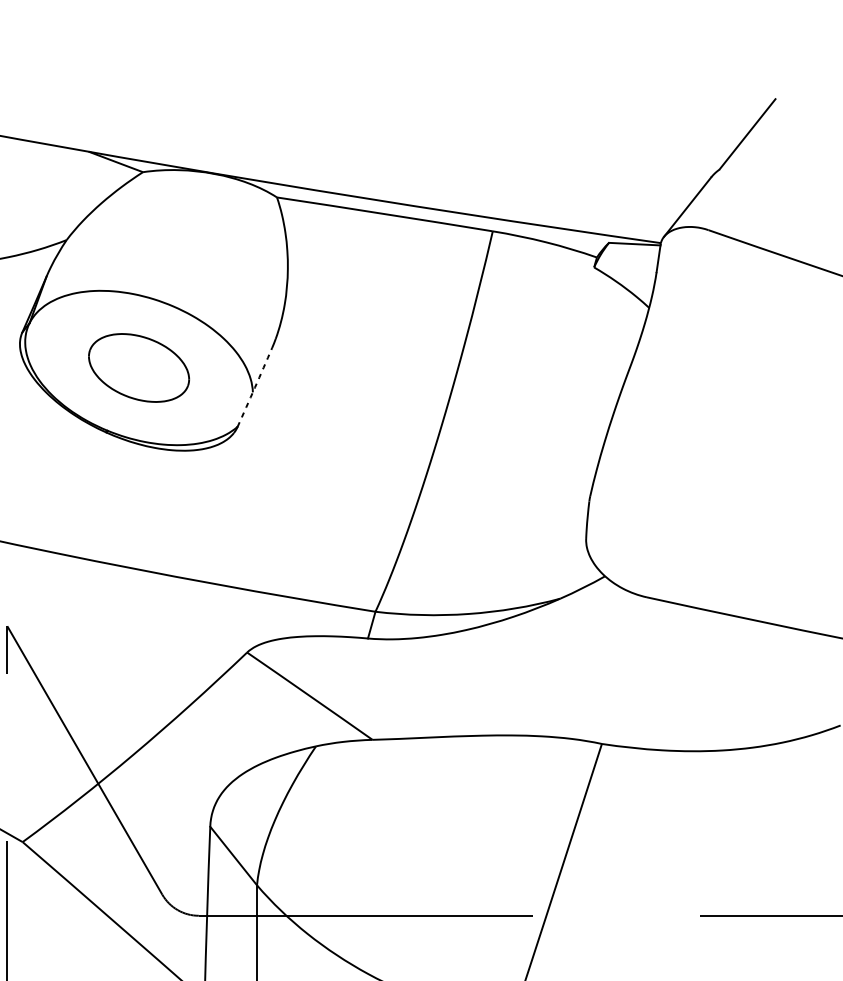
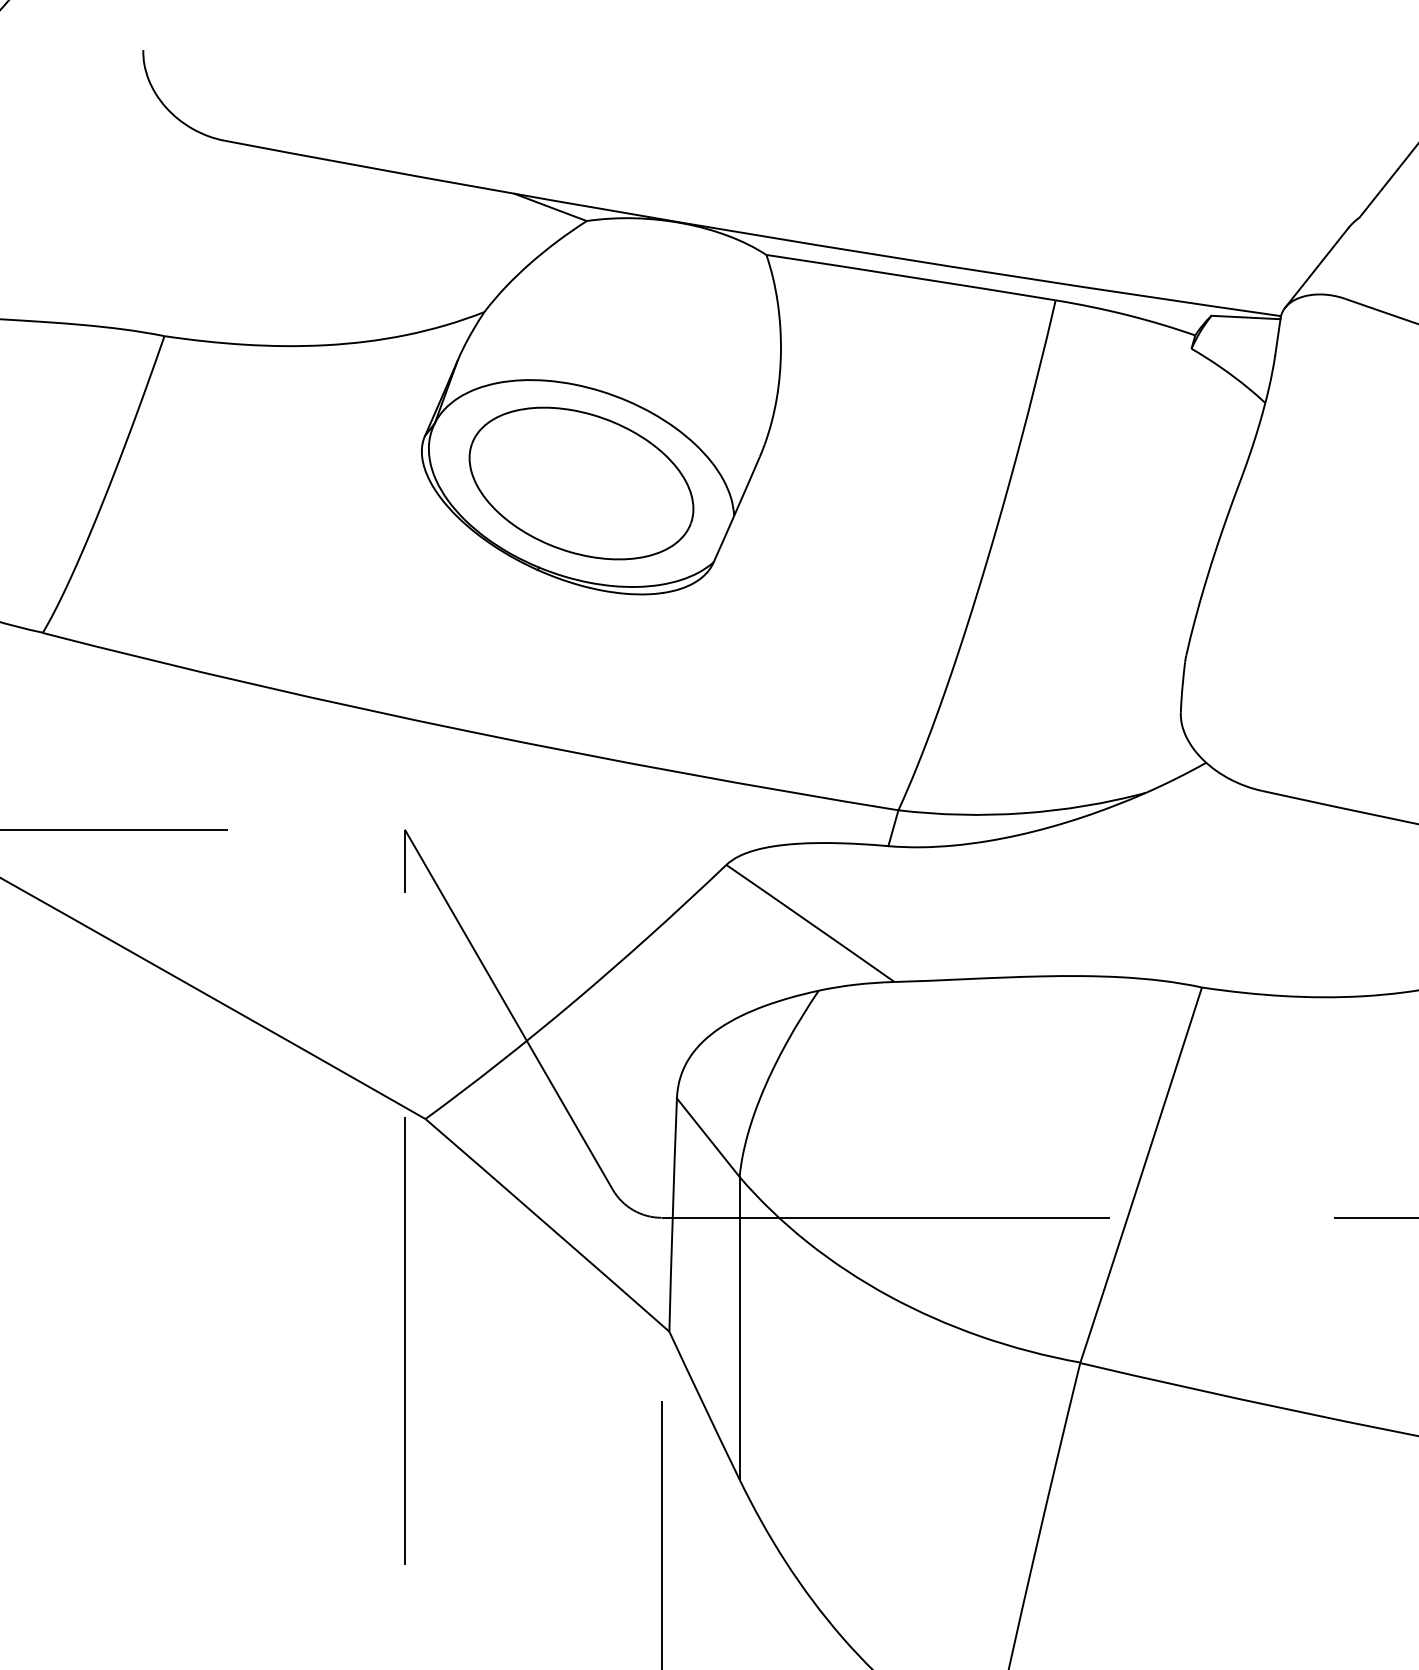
part: (139, 367) -> (581, 483), size x1.67
arc: (254, 387) -> (736, 509), dashed -> solid

